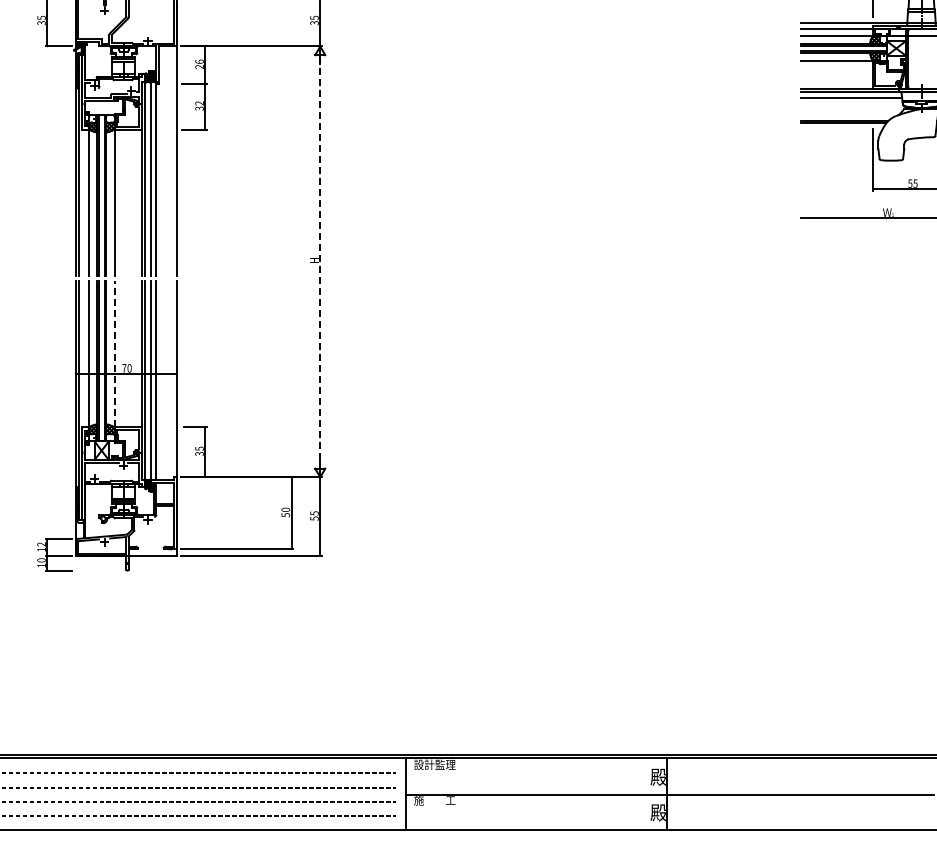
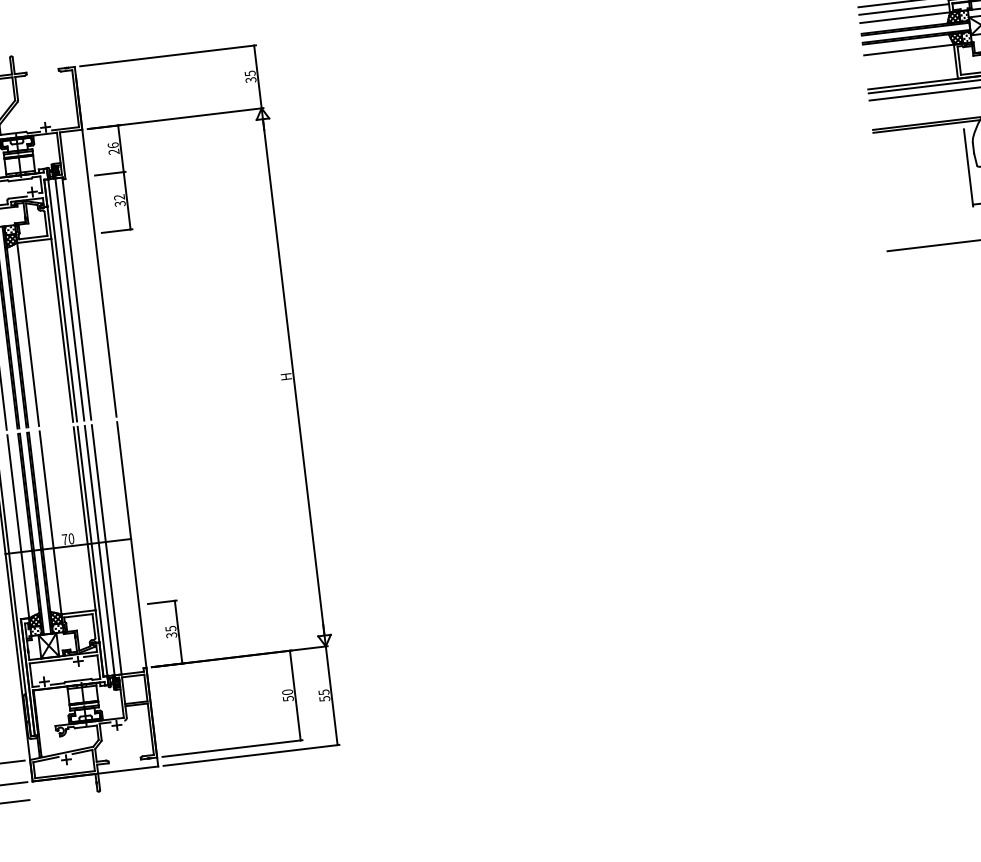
line: (320, 262) -> (294, 378), dashed -> solid
line: (114, 353) -> (50, 522), dashed -> solid

